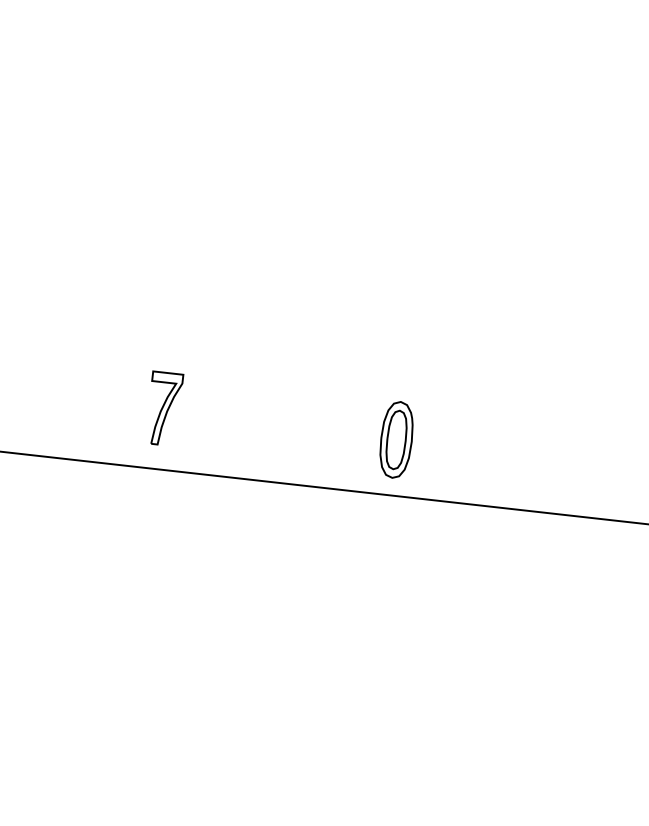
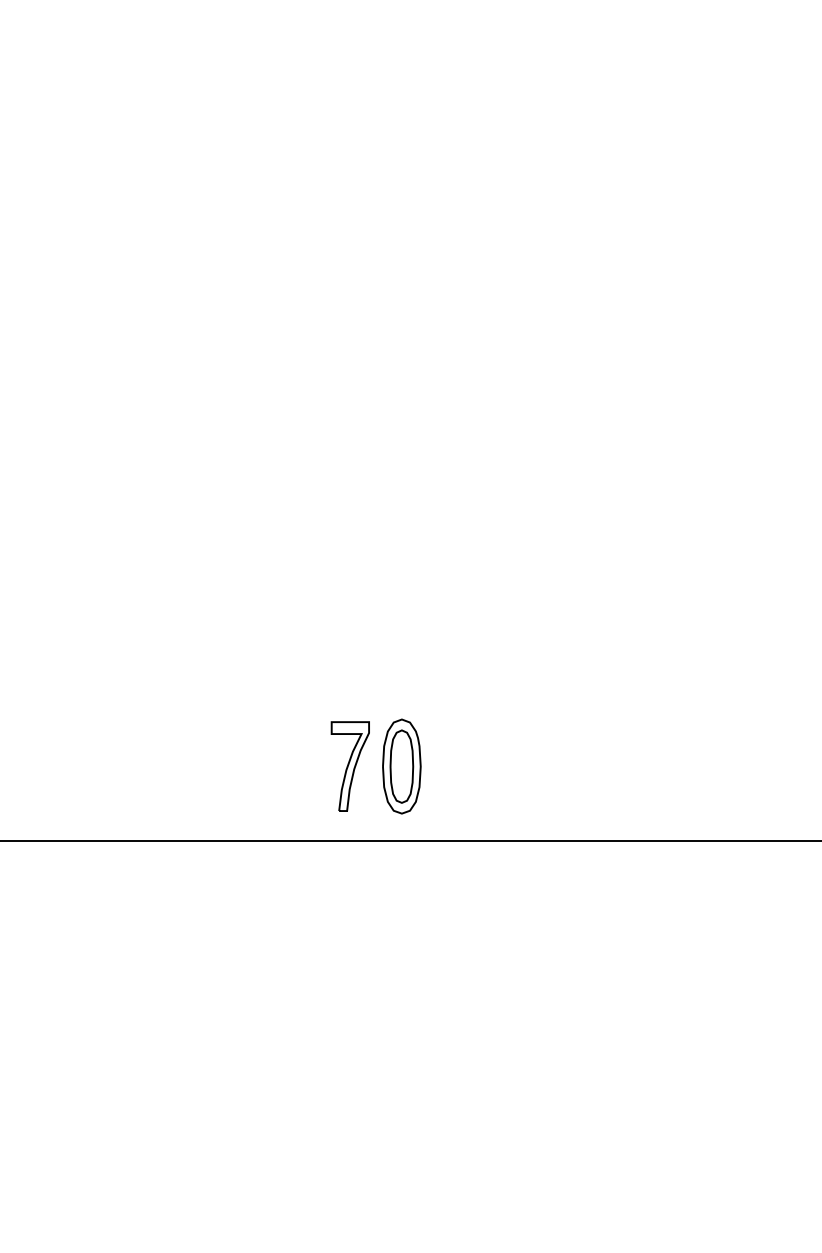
part: (163, 408) -> (349, 766), moved
part: (396, 439) -> (401, 766), moved

